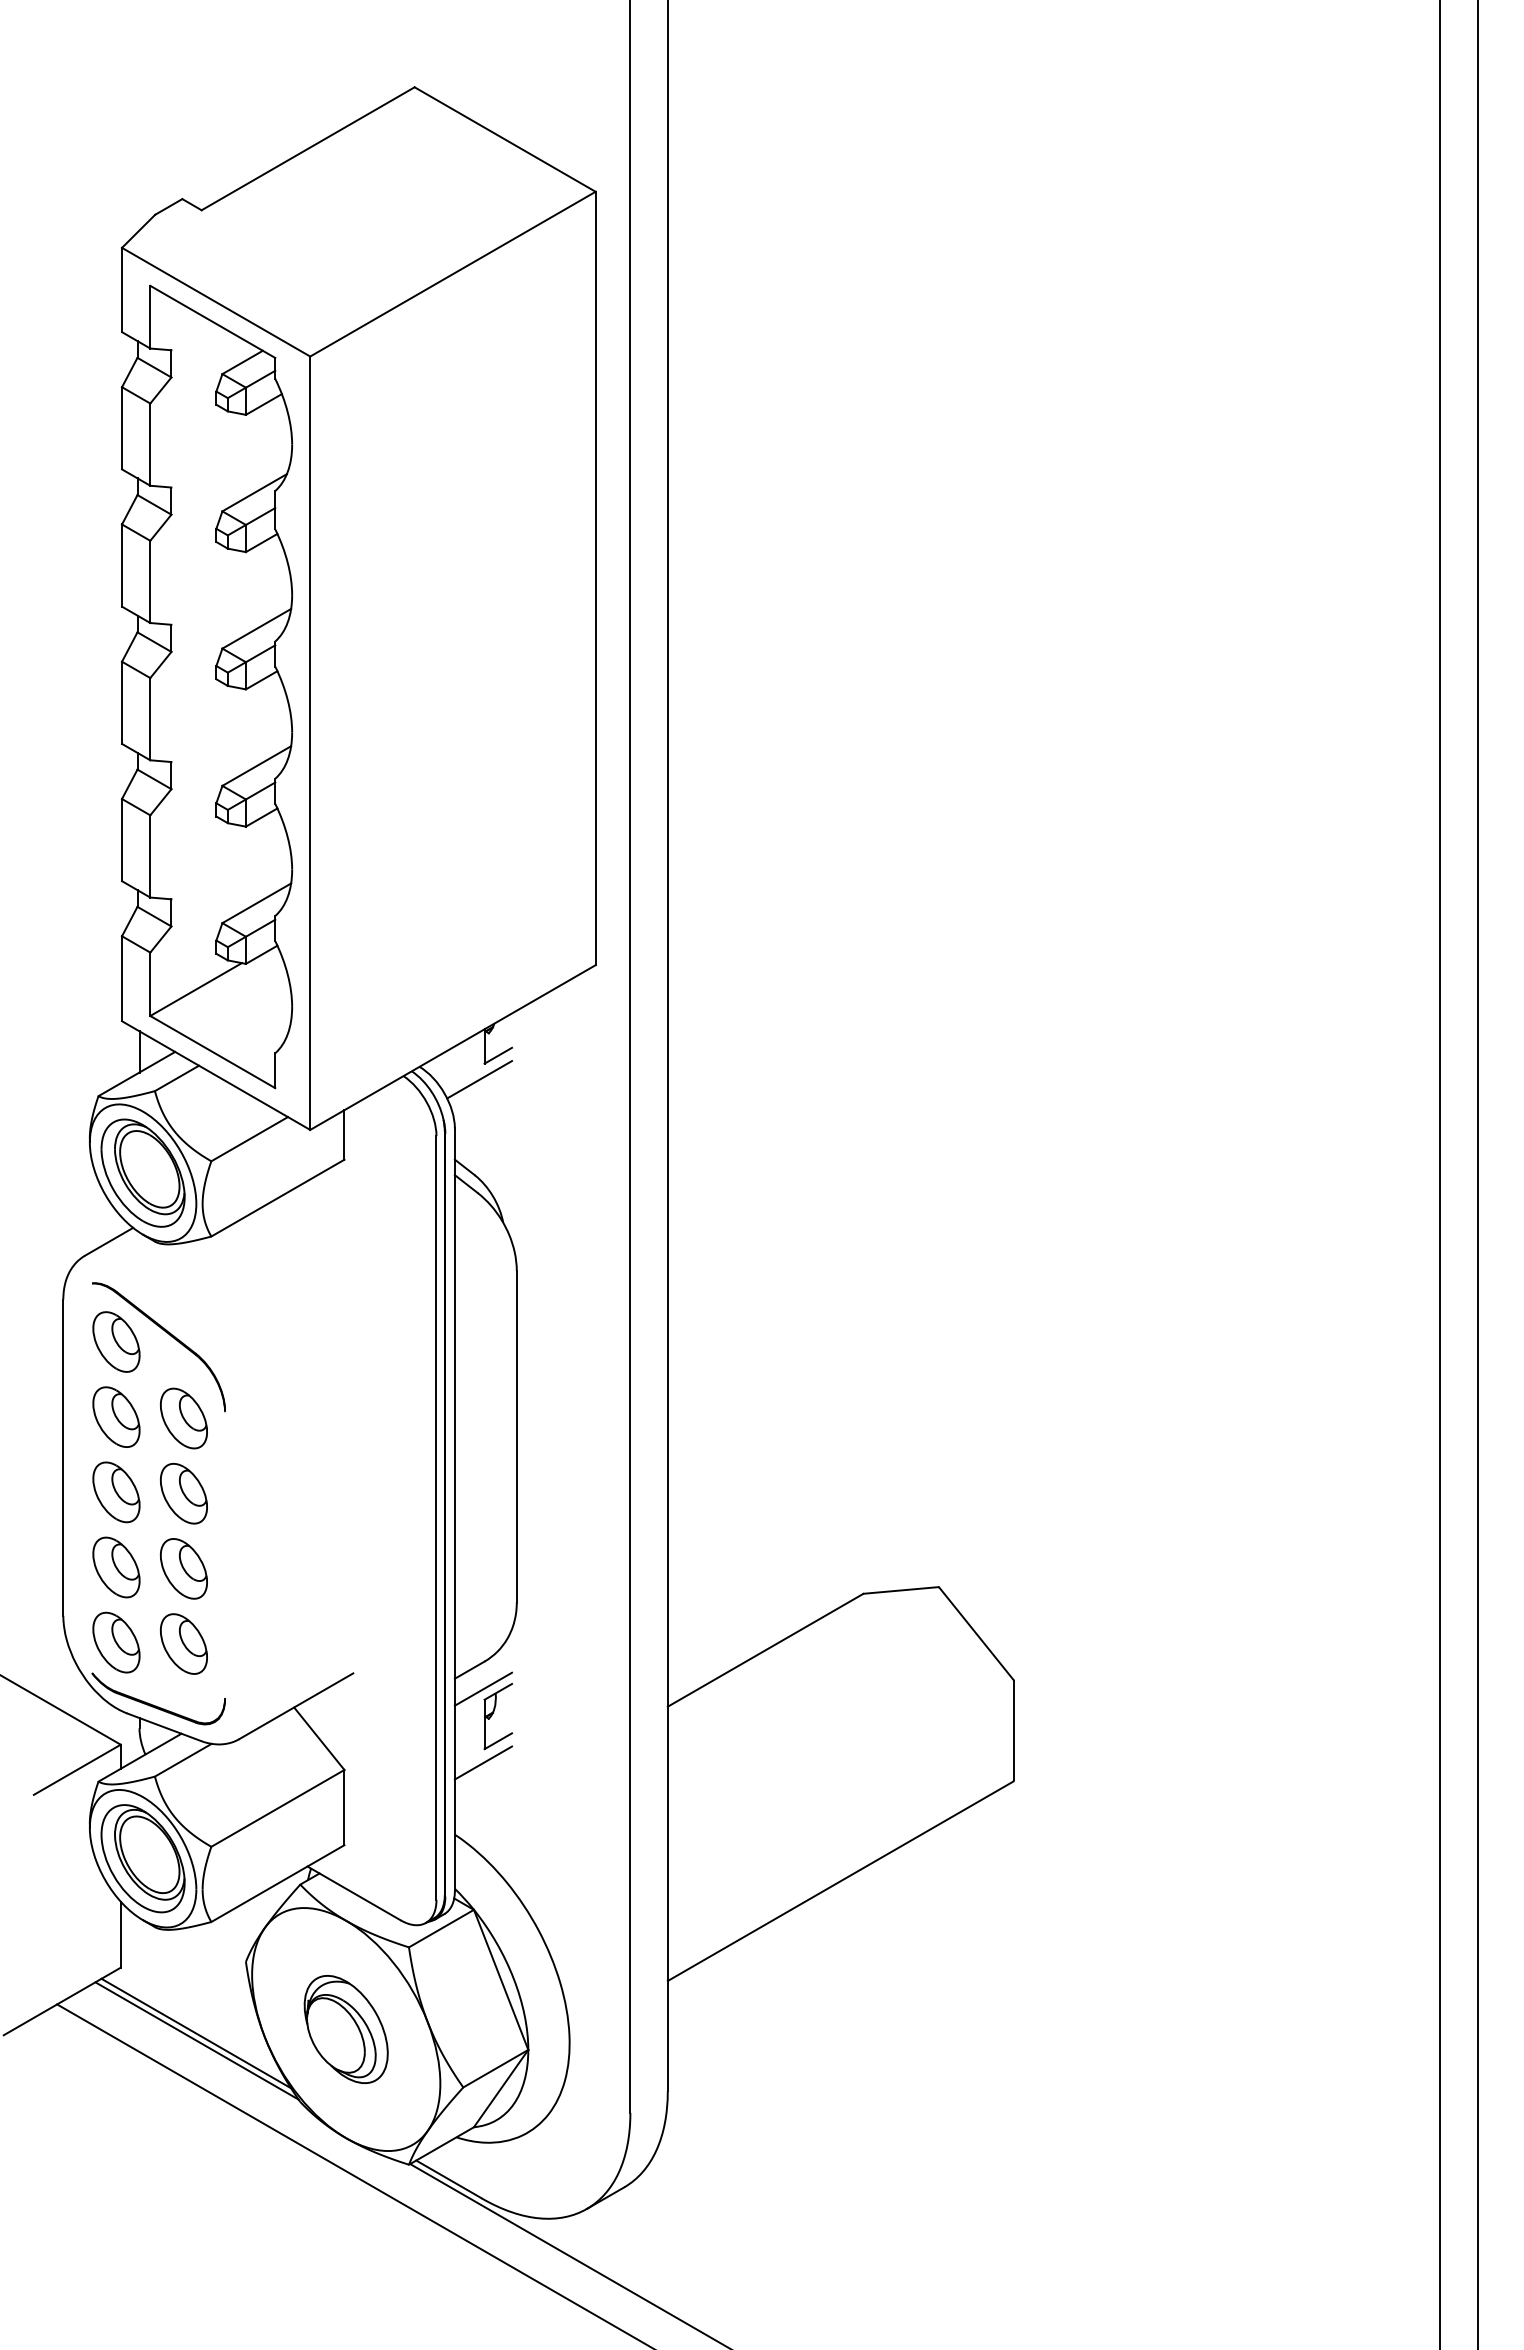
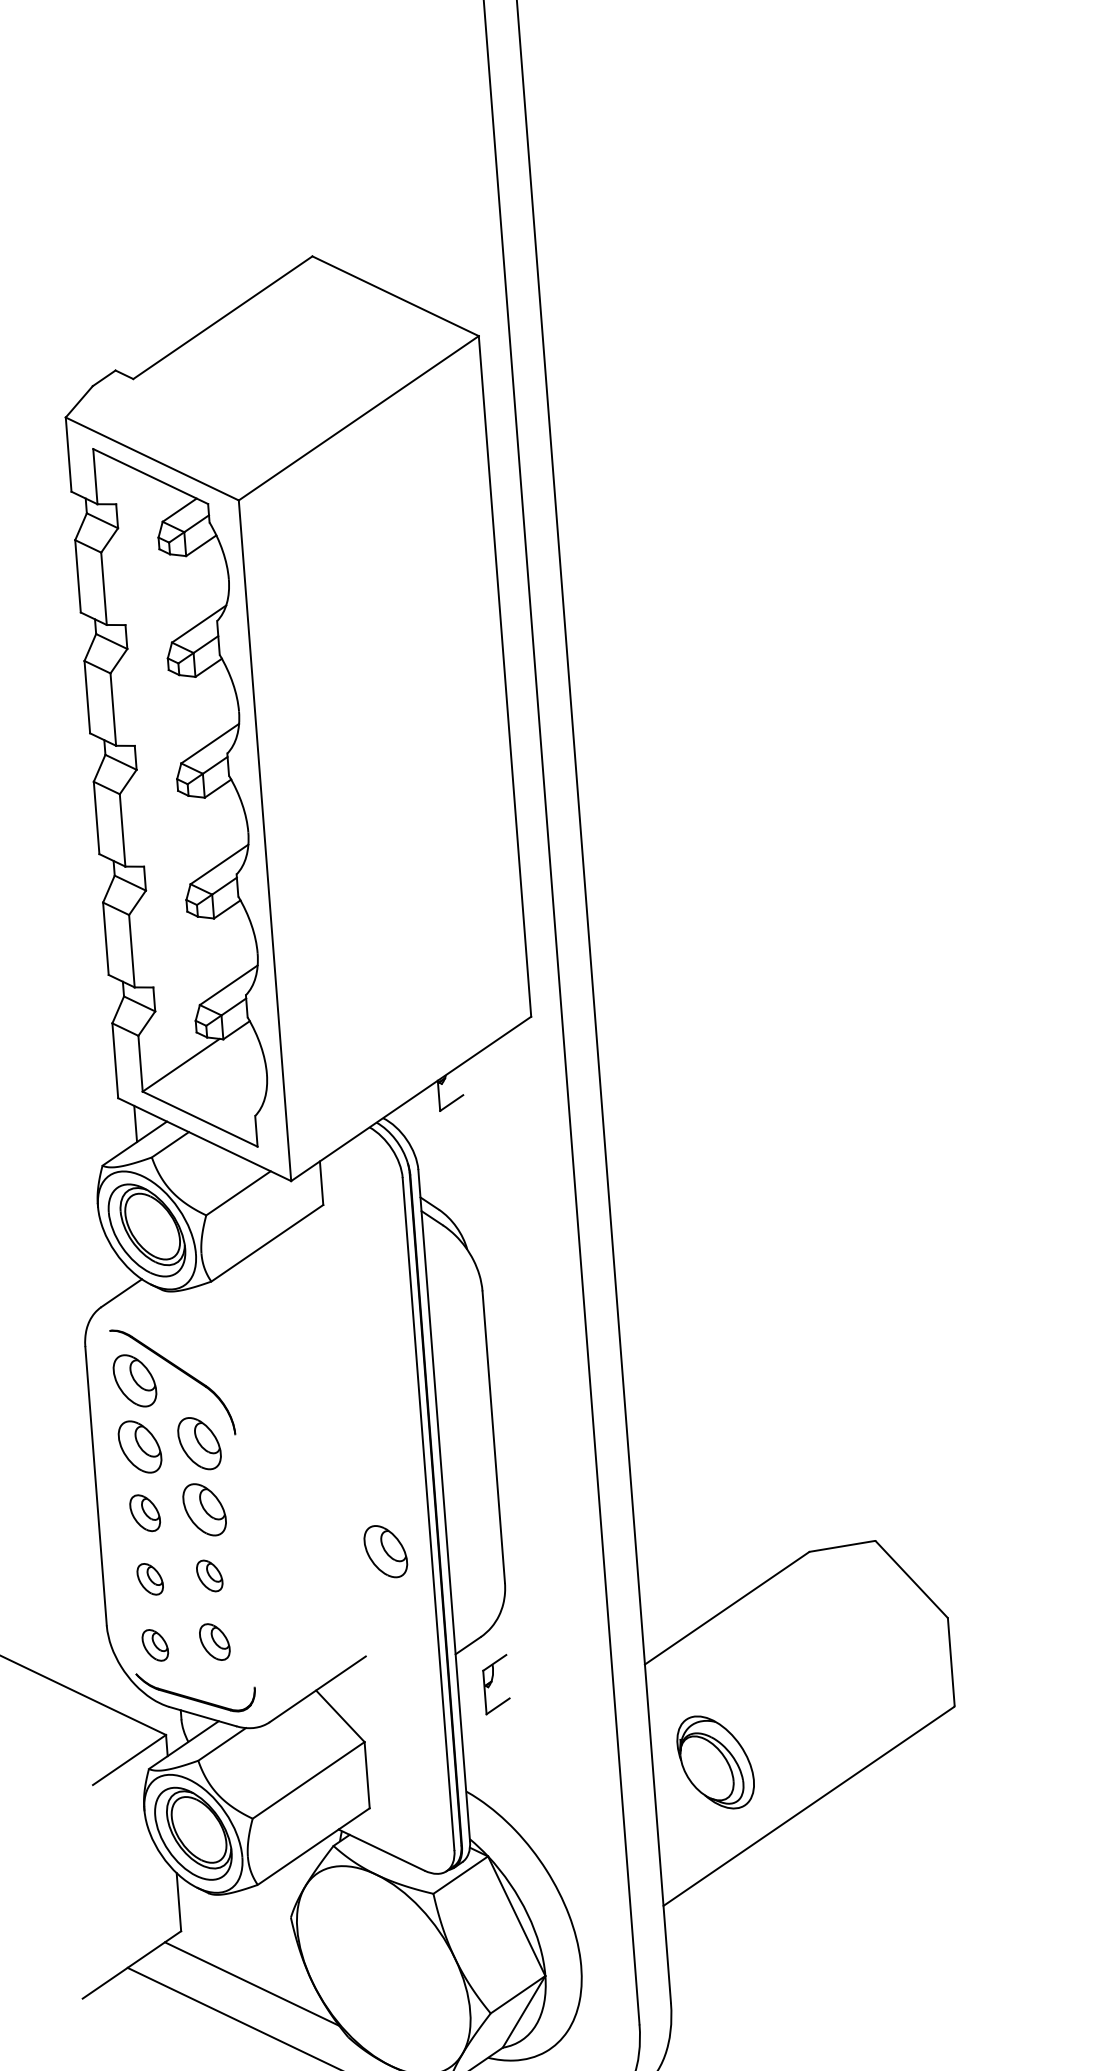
line: (479, 1079) -> (436, 1125), removed
part: (116, 1492) -> (145, 1513), size x0.7
part: (384, 1556) -> (385, 1551), added
part: (116, 1567) -> (150, 1579), size x0.6
part: (183, 1568) -> (209, 1575), size x0.6
part: (116, 1642) -> (155, 1645), size x0.6
part: (183, 1643) -> (214, 1641), size x0.7
line: (483, 1688) -> (481, 1660), removed
line: (483, 1762) -> (486, 1726), removed
part: (345, 2029) -> (715, 1762), moved
line: (196, 2040) -> (252, 1990), removed

